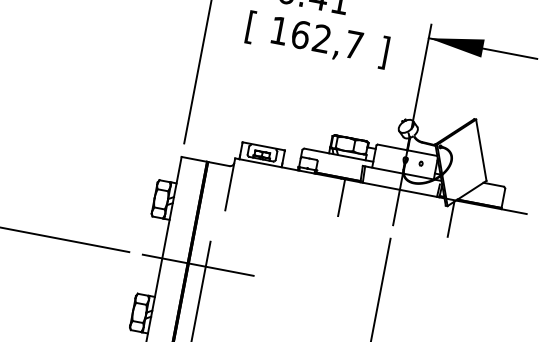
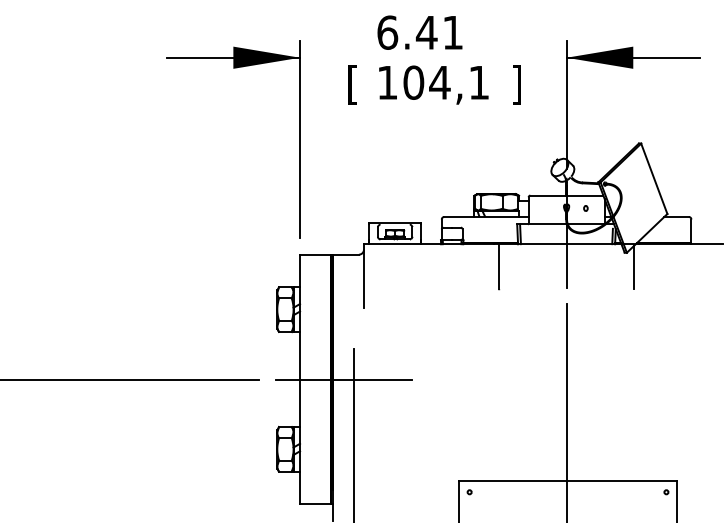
text: (326, 39) -> (445, 82), 162,7 -> 104,1

